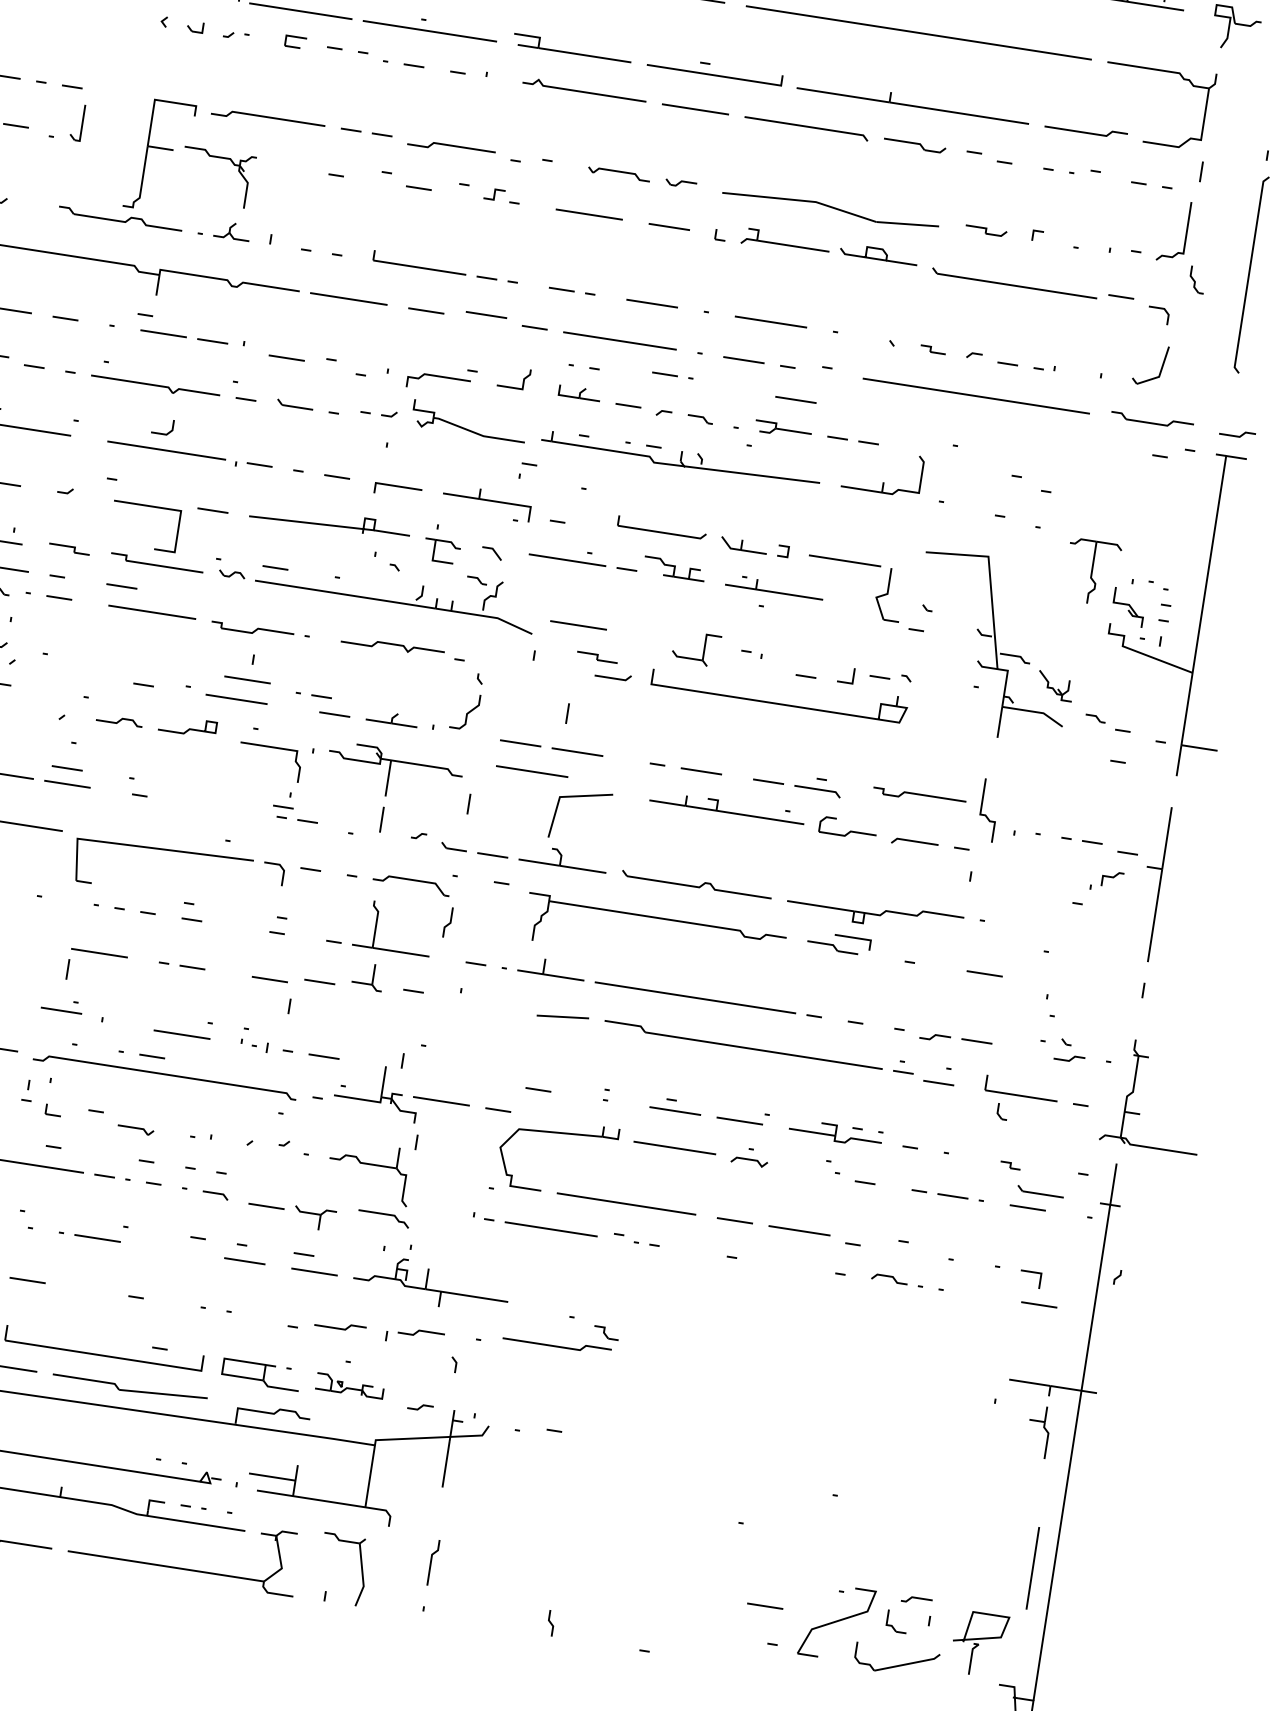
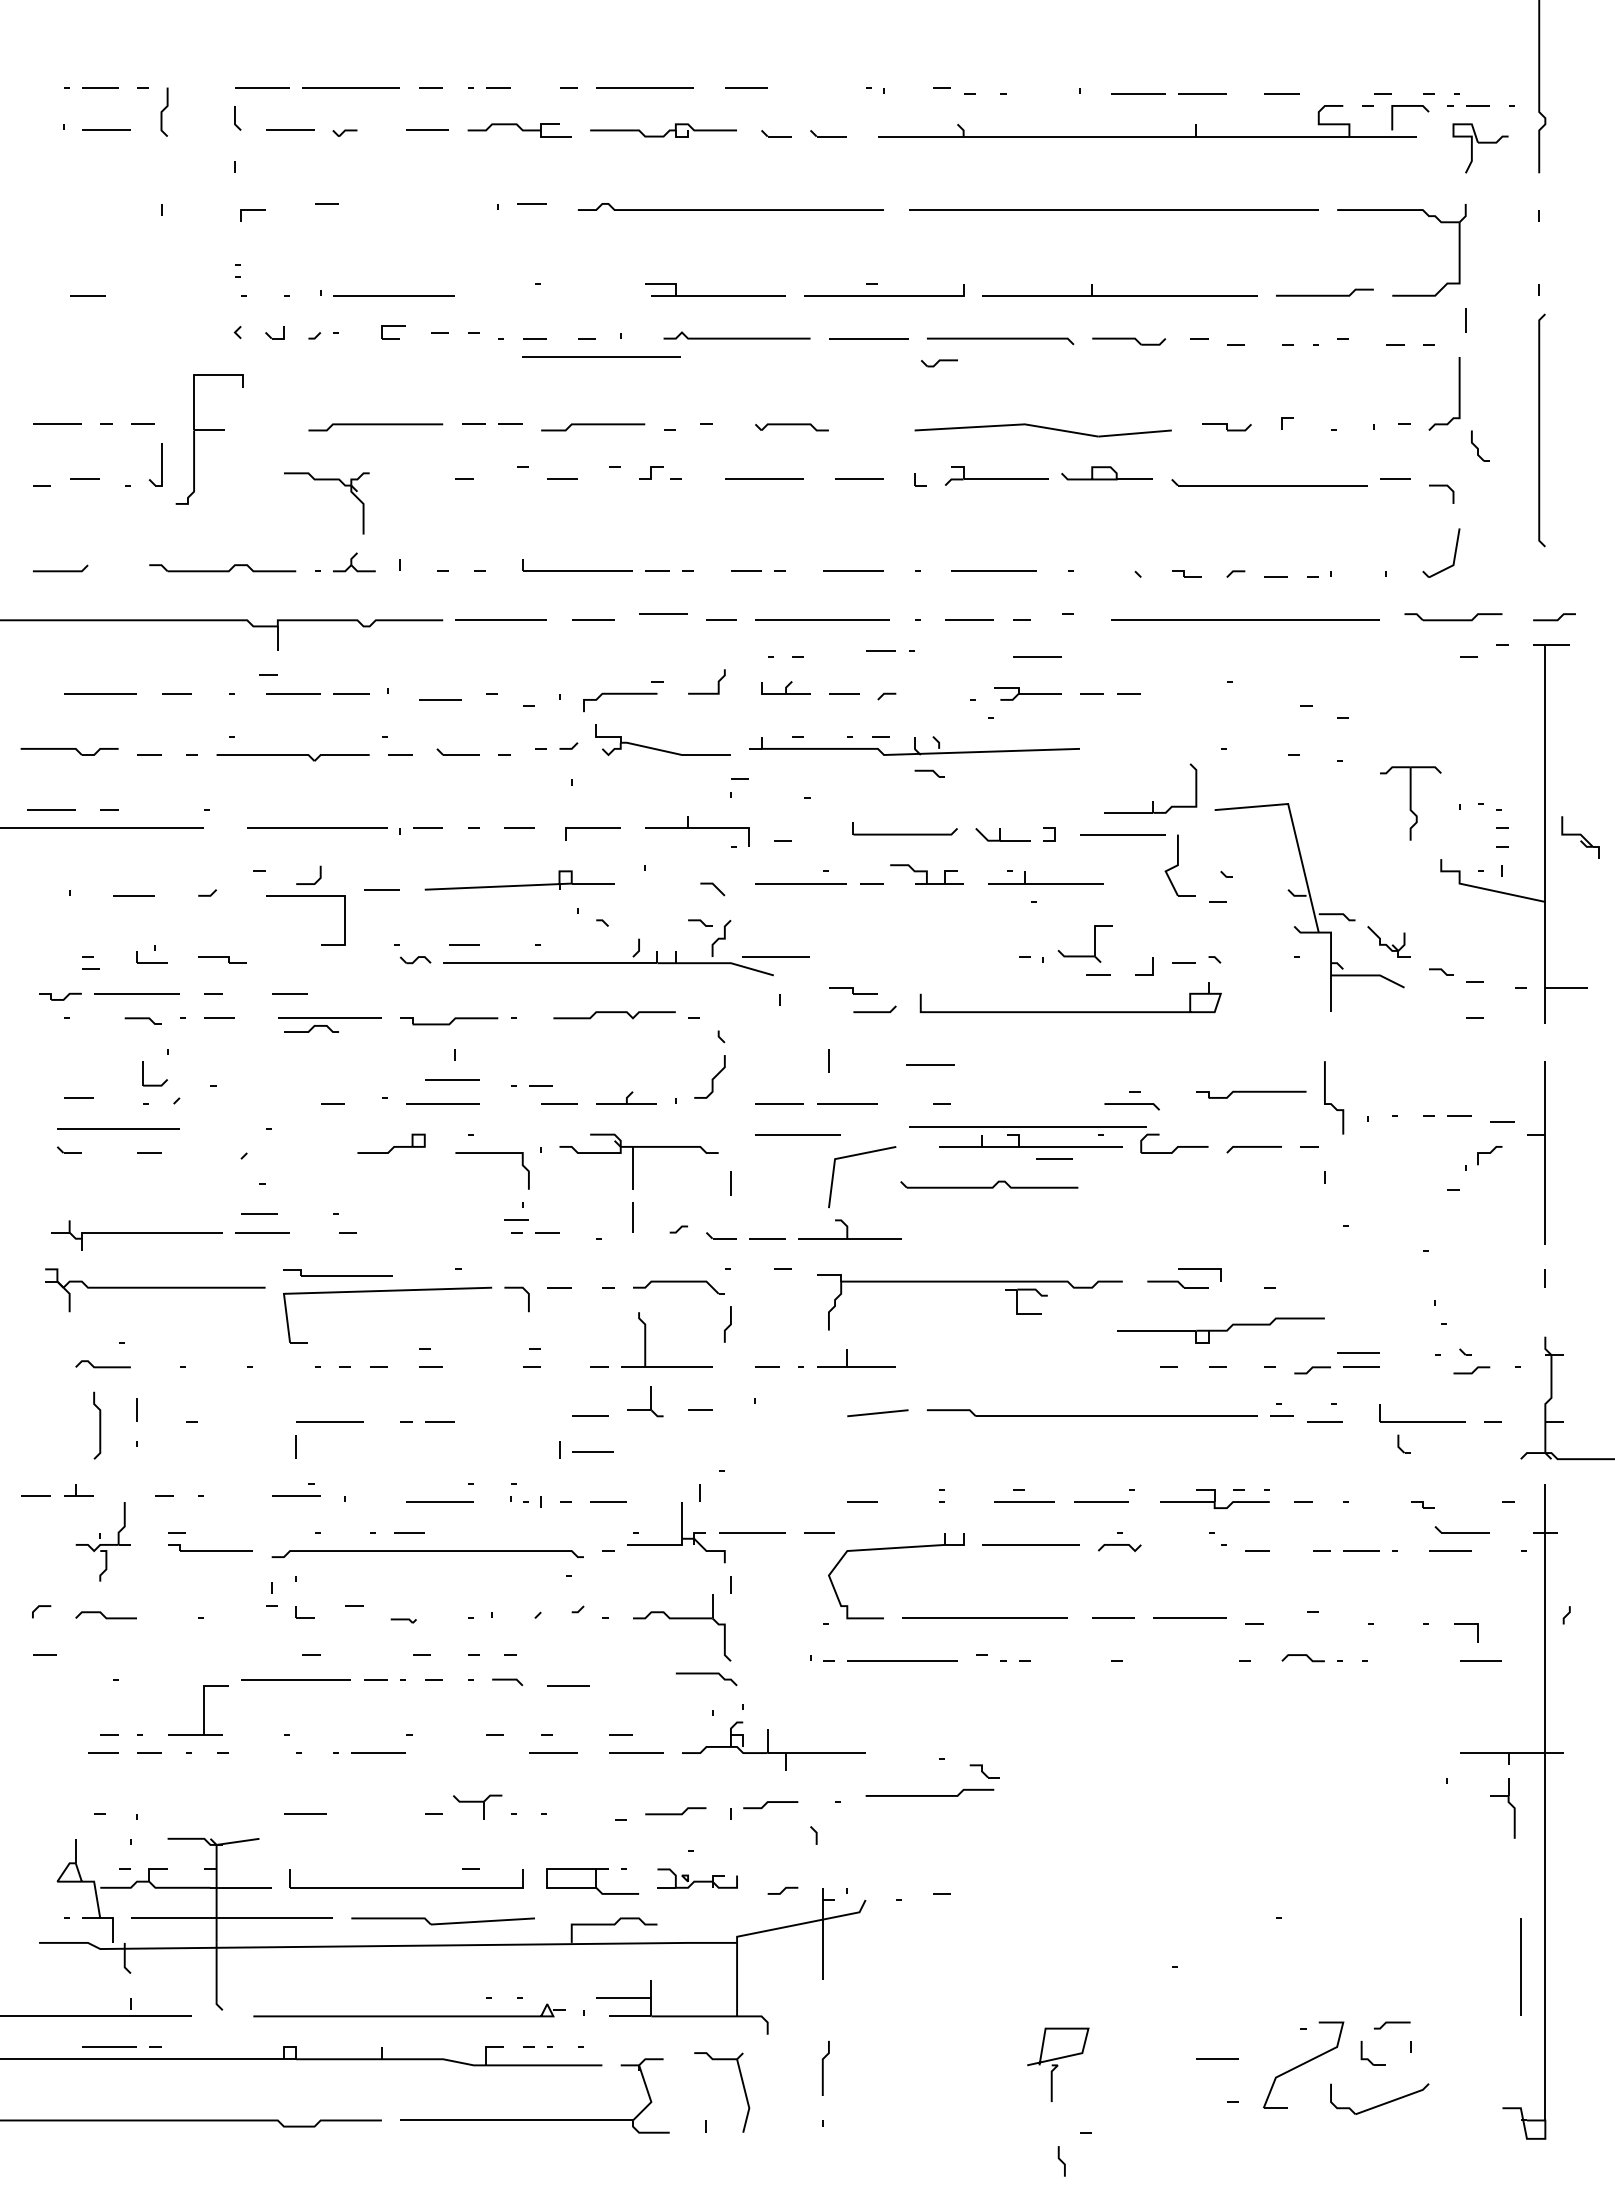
line: (430, 31) -> (601, 356), moved
part: (160, 148) -> (209, 430), moved
part: (681, 183) -> (939, 363), moved
part: (700, 419) -> (929, 773), moved
line: (161, 433) -> (308, 883), moved
part: (882, 482) -> (1152, 801), moved
part: (434, 549) -> (1017, 1301), moved
part: (157, 562) -> (337, 1272), moved
part: (1128, 607) -> (1580, 837), moved
line: (578, 624) -> (775, 956), moved
part: (704, 649) -> (1094, 943), moved
curve: (119, 720) -> (311, 1028), moved
line: (701, 770) -> (930, 1064), moved
line: (768, 781) -> (1054, 1158), moved
part: (697, 884) -> (989, 1184), moved
part: (874, 914) -> (1220, 1330), moved
line: (984, 973) -> (1358, 1352), moved
line: (269, 978) -> (592, 1451), moved
line: (695, 997) -> (1027, 1126), moved
part: (135, 1129) -> (403, 1620), size x0.6
part: (314, 1218) -> (477, 1806), moved
line: (550, 1623) -> (1061, 2161), moved
part: (979, 1643) -> (1058, 2064), moved

